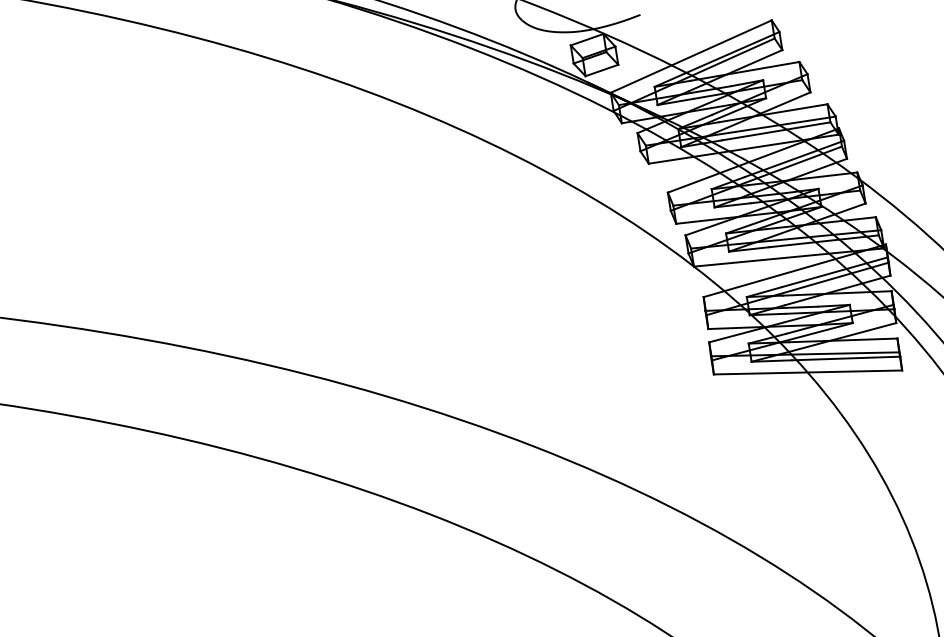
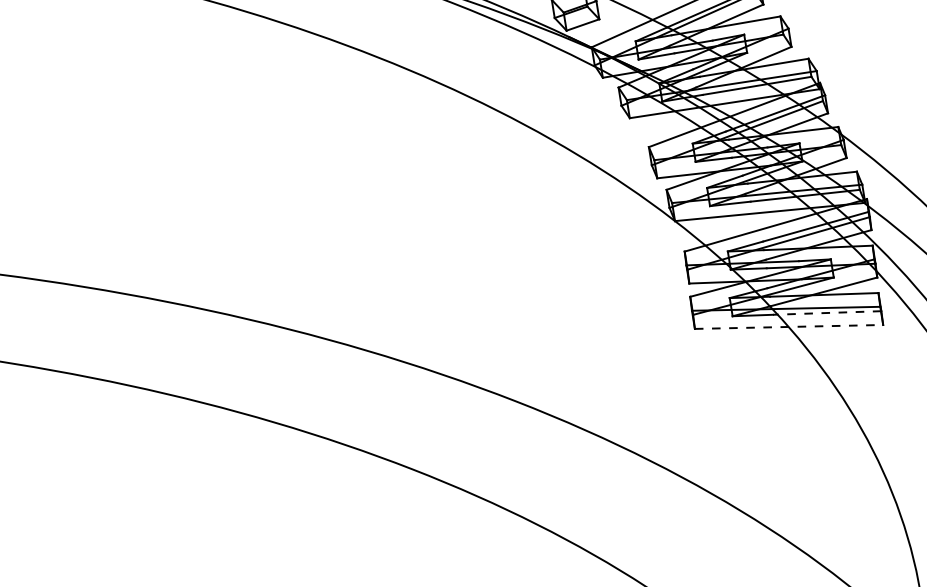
line: (845, 358) -> (826, 312), solid -> dashed
line: (808, 372) -> (789, 326), solid -> dashed

